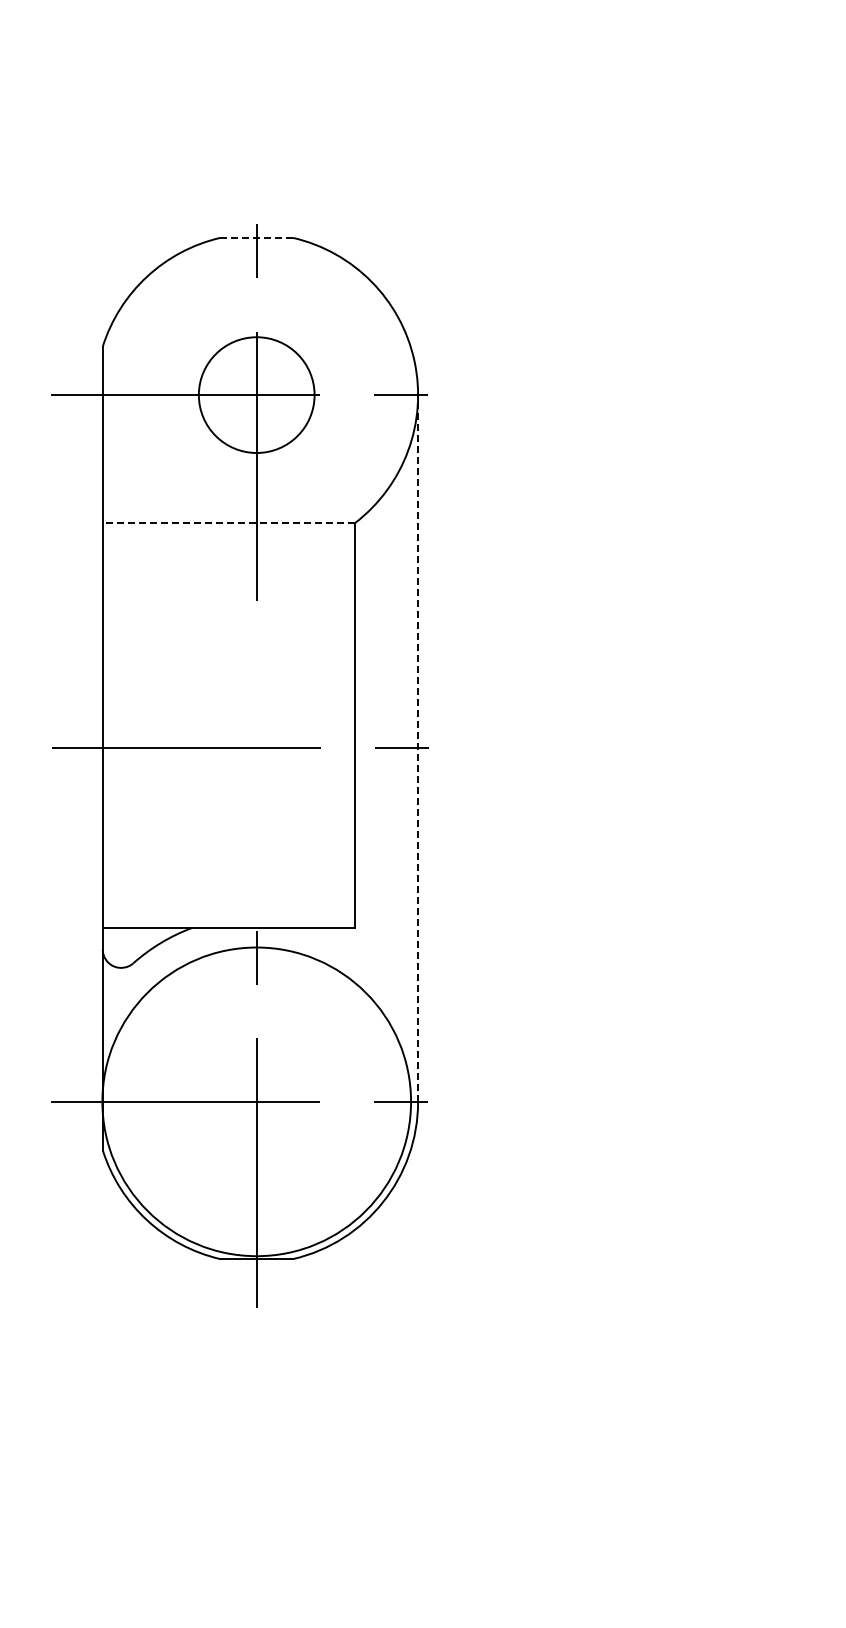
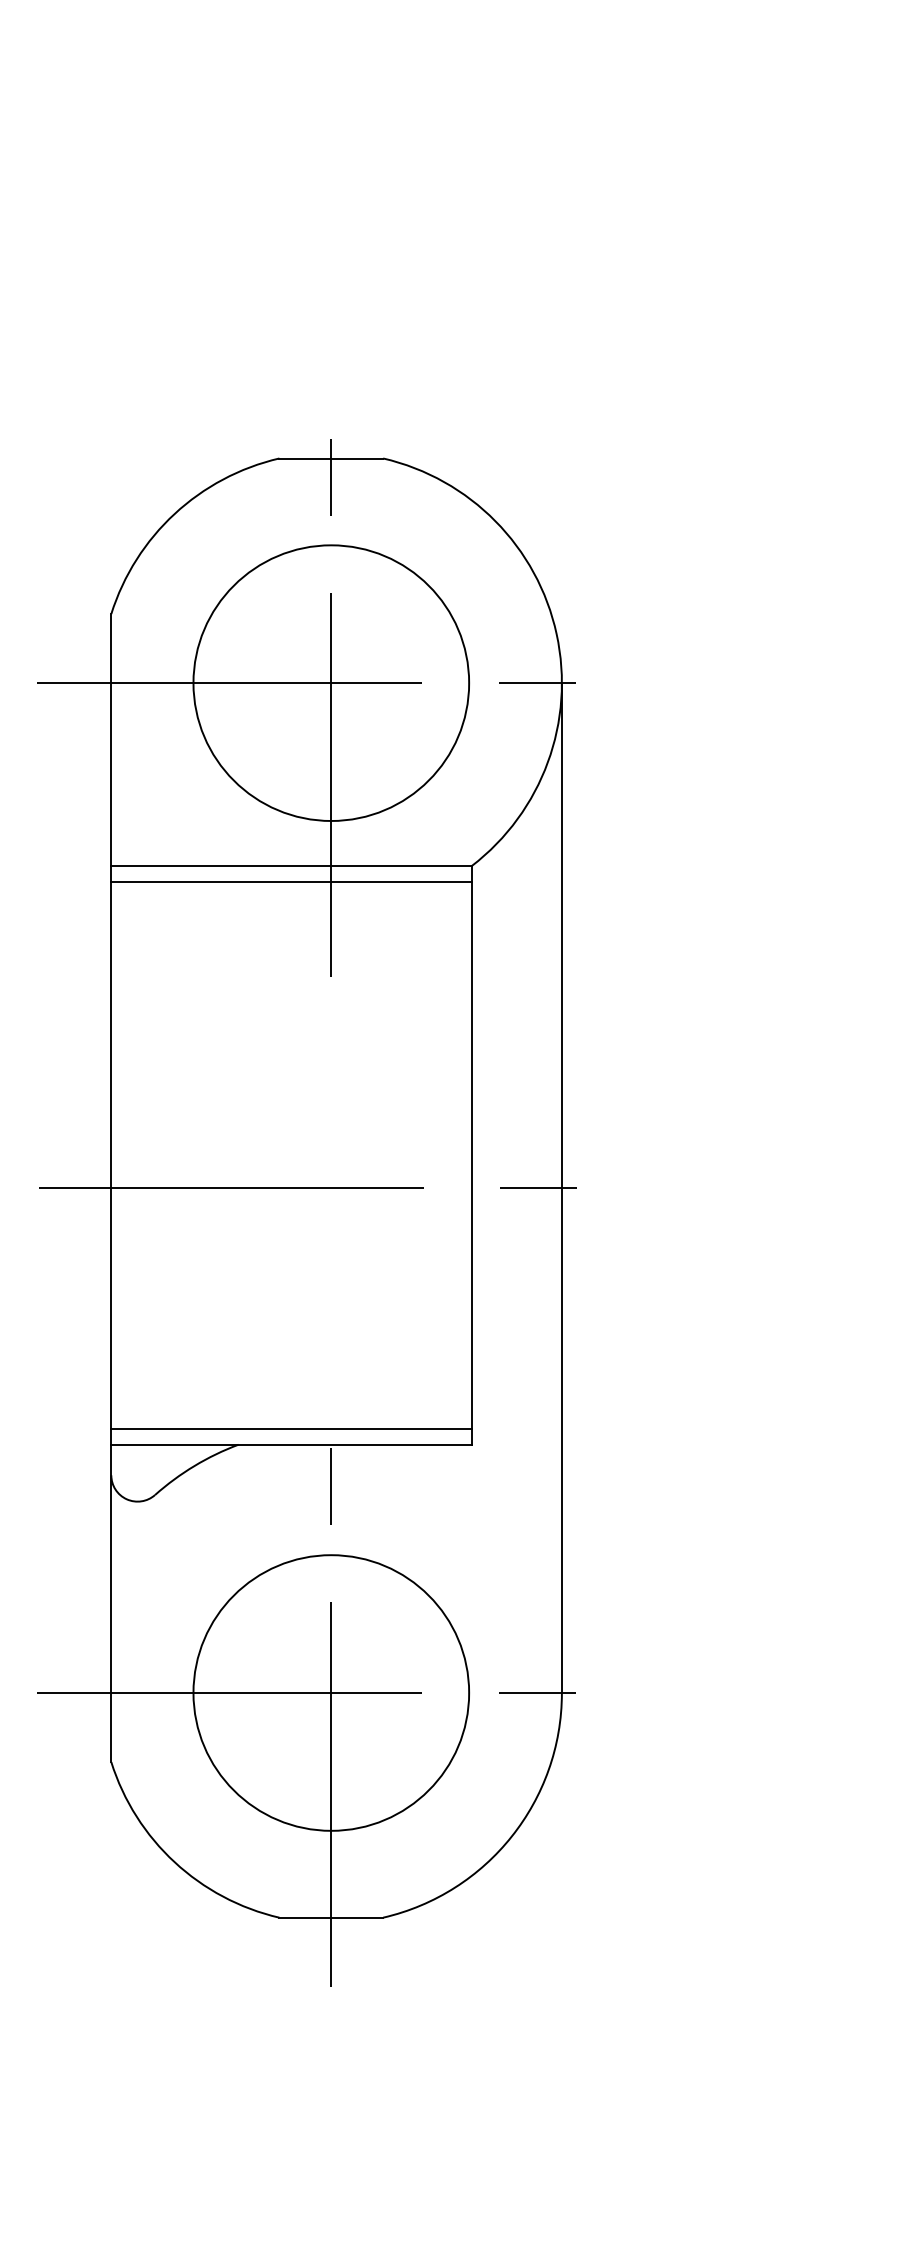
line: (256, 237) -> (330, 457), dashed -> solid
circle: (256, 394) -> (330, 682), size x1.67
line: (228, 523) -> (290, 866), dashed -> solid
line: (228, 534) -> (290, 882), added
line: (418, 747) -> (562, 1186), dashed -> solid
line: (228, 916) -> (290, 1428), added
circle: (256, 1101) -> (330, 1692), size x0.62

